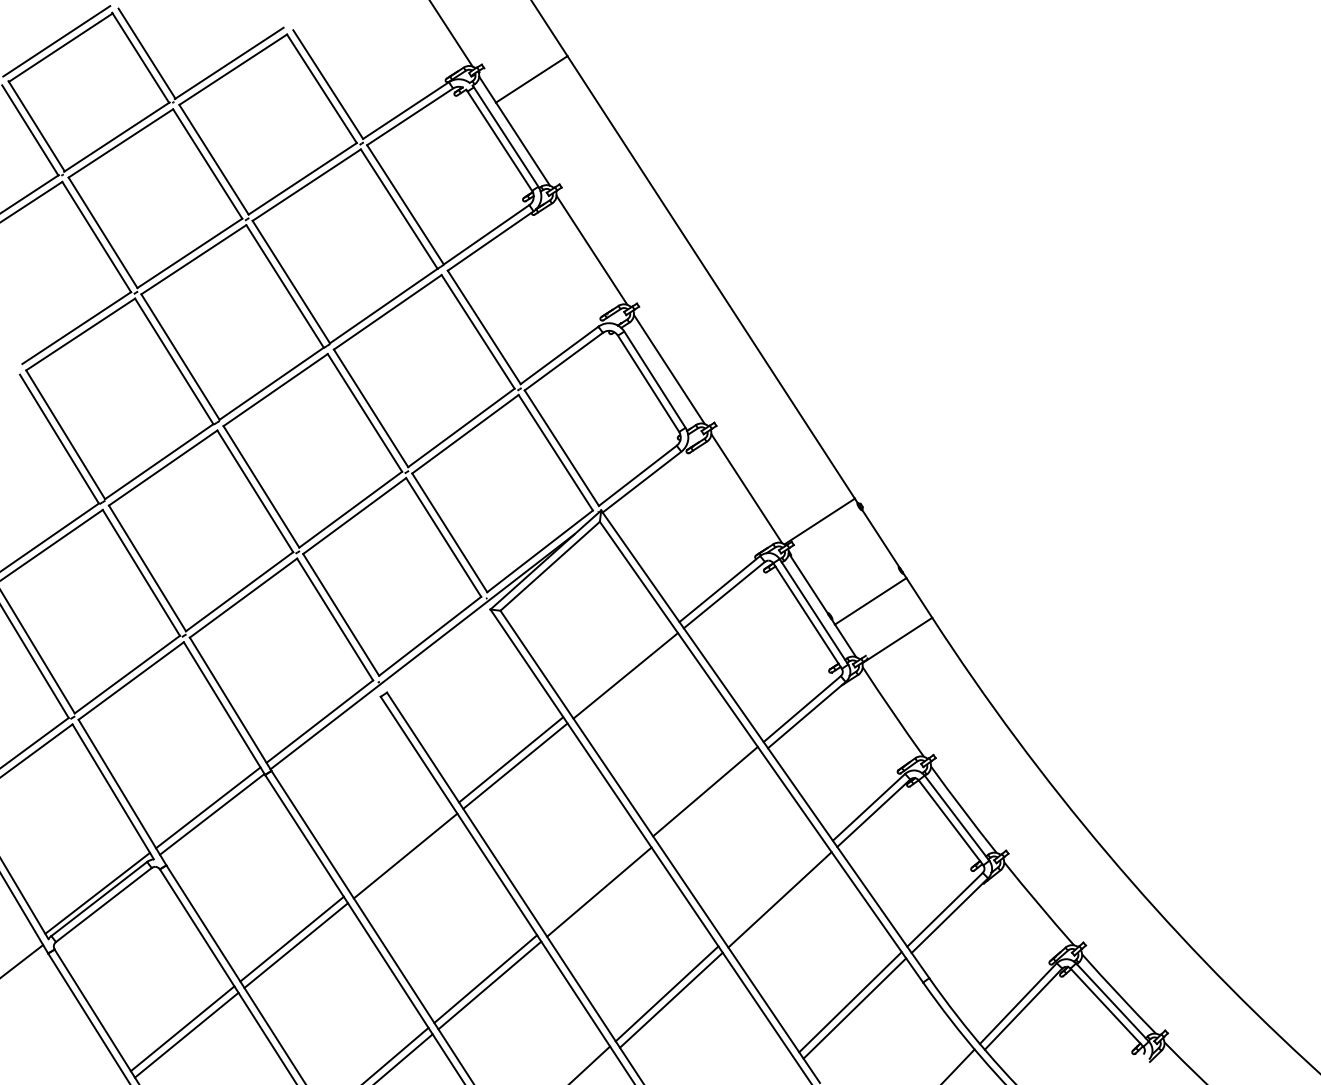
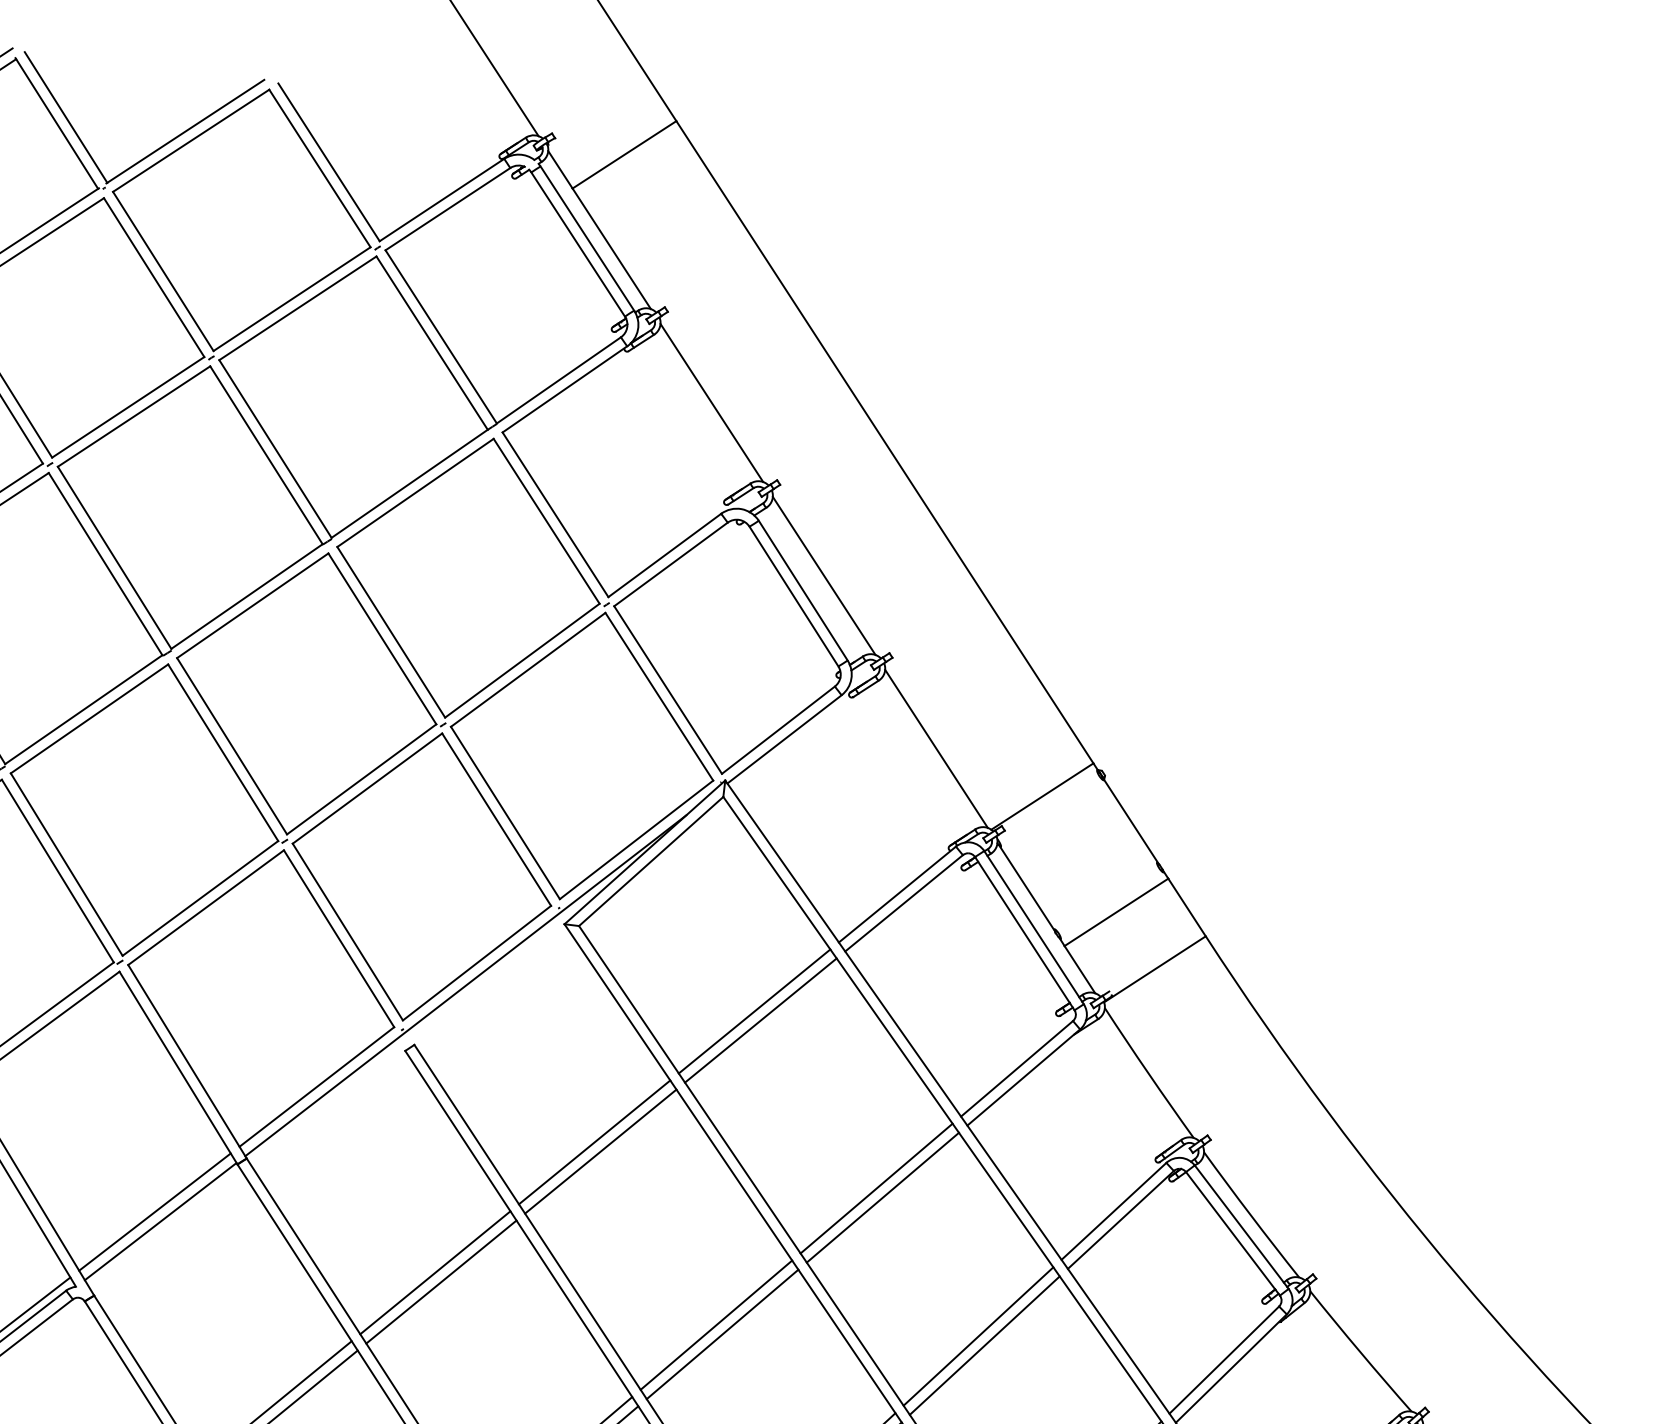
line: (621, 669) -> (754, 1011), added
line: (709, 797) -> (882, 1197), added
line: (401, 849) -> (435, 1272), added
line: (594, 885) -> (715, 1324), added
line: (775, 893) -> (978, 1336), added

